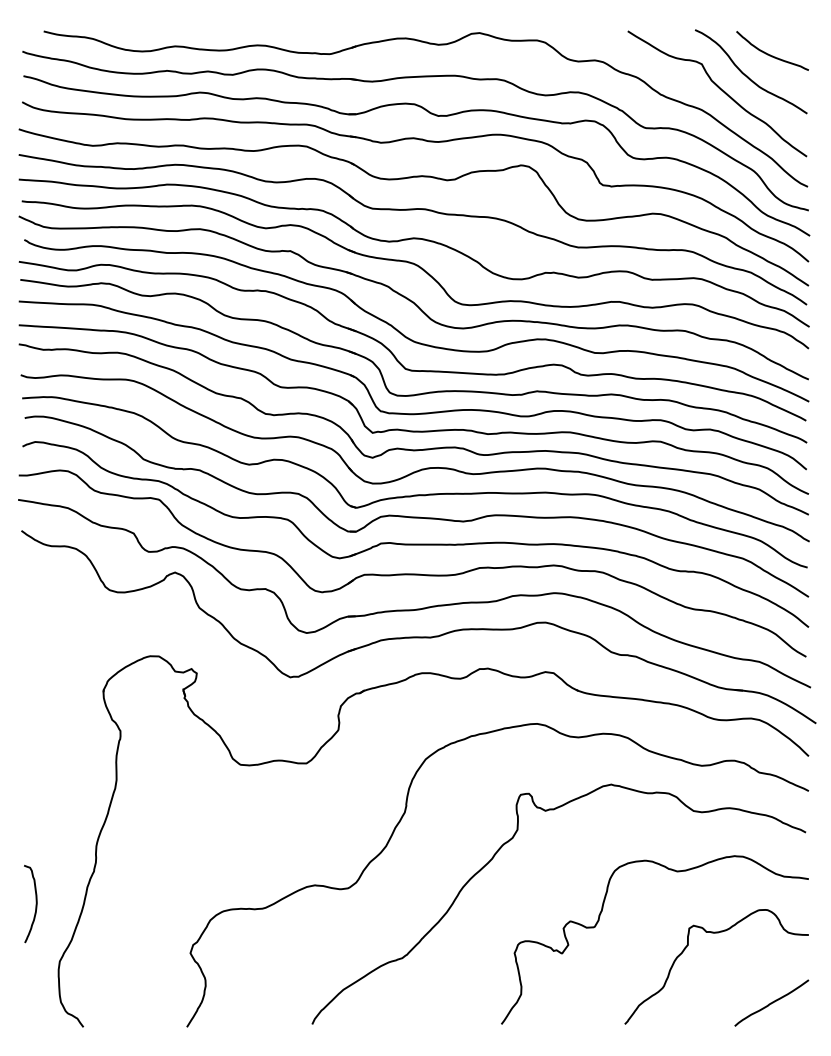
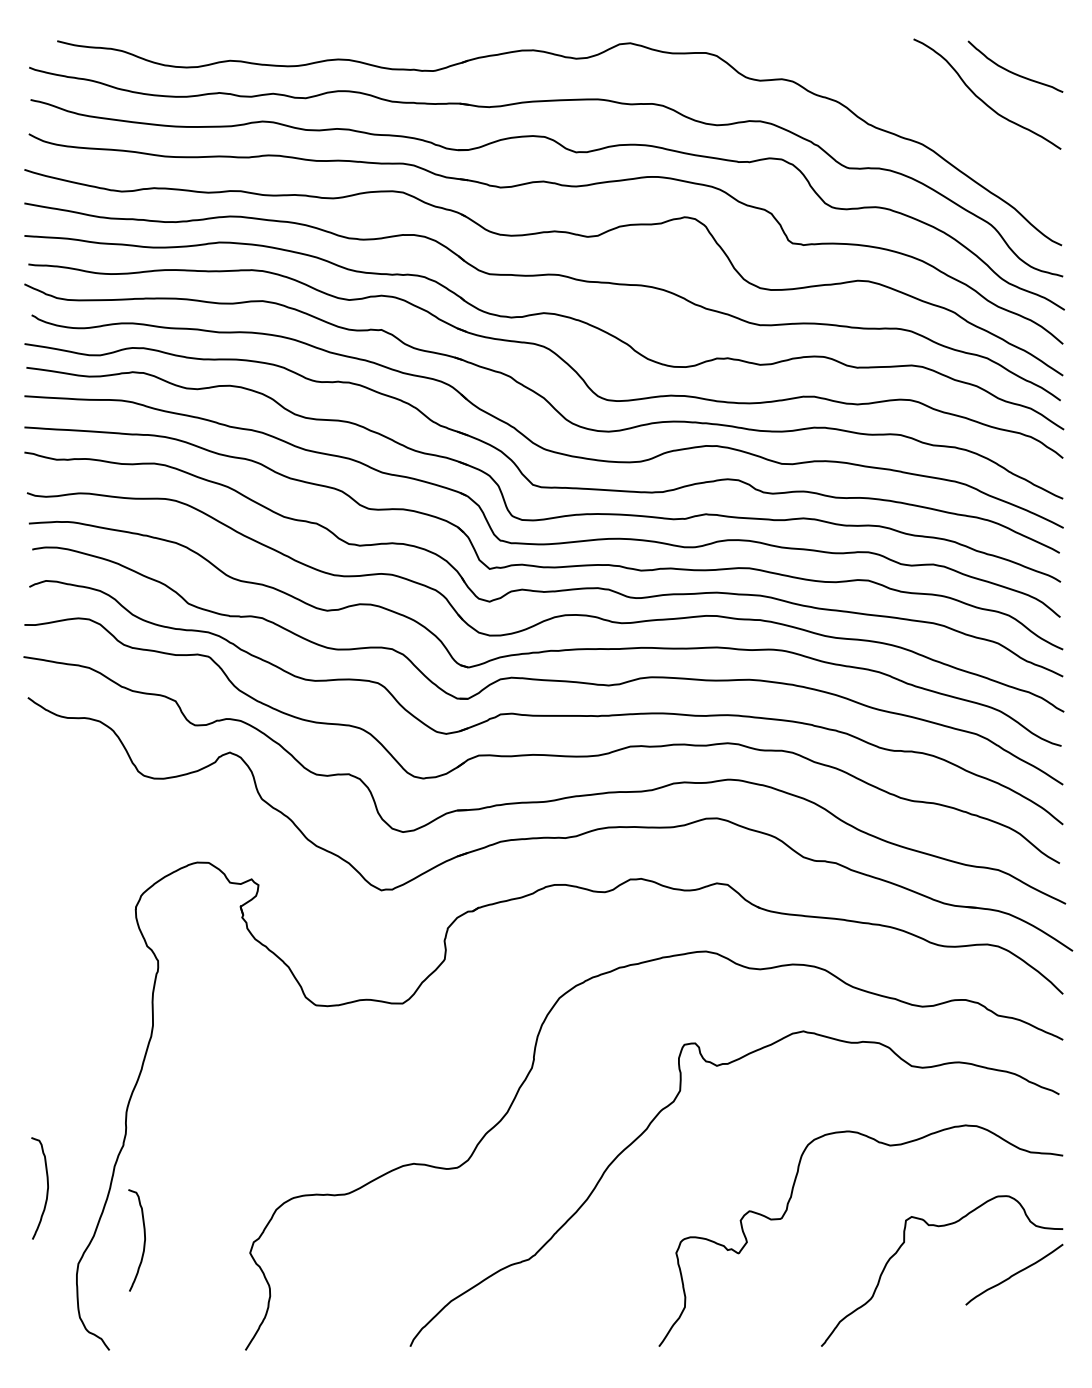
curve: (720, 90) -> (947, 118), removed
curve: (109, 945) -> (143, 1242), added
curve: (771, 1002) -> (1014, 1274), moved

